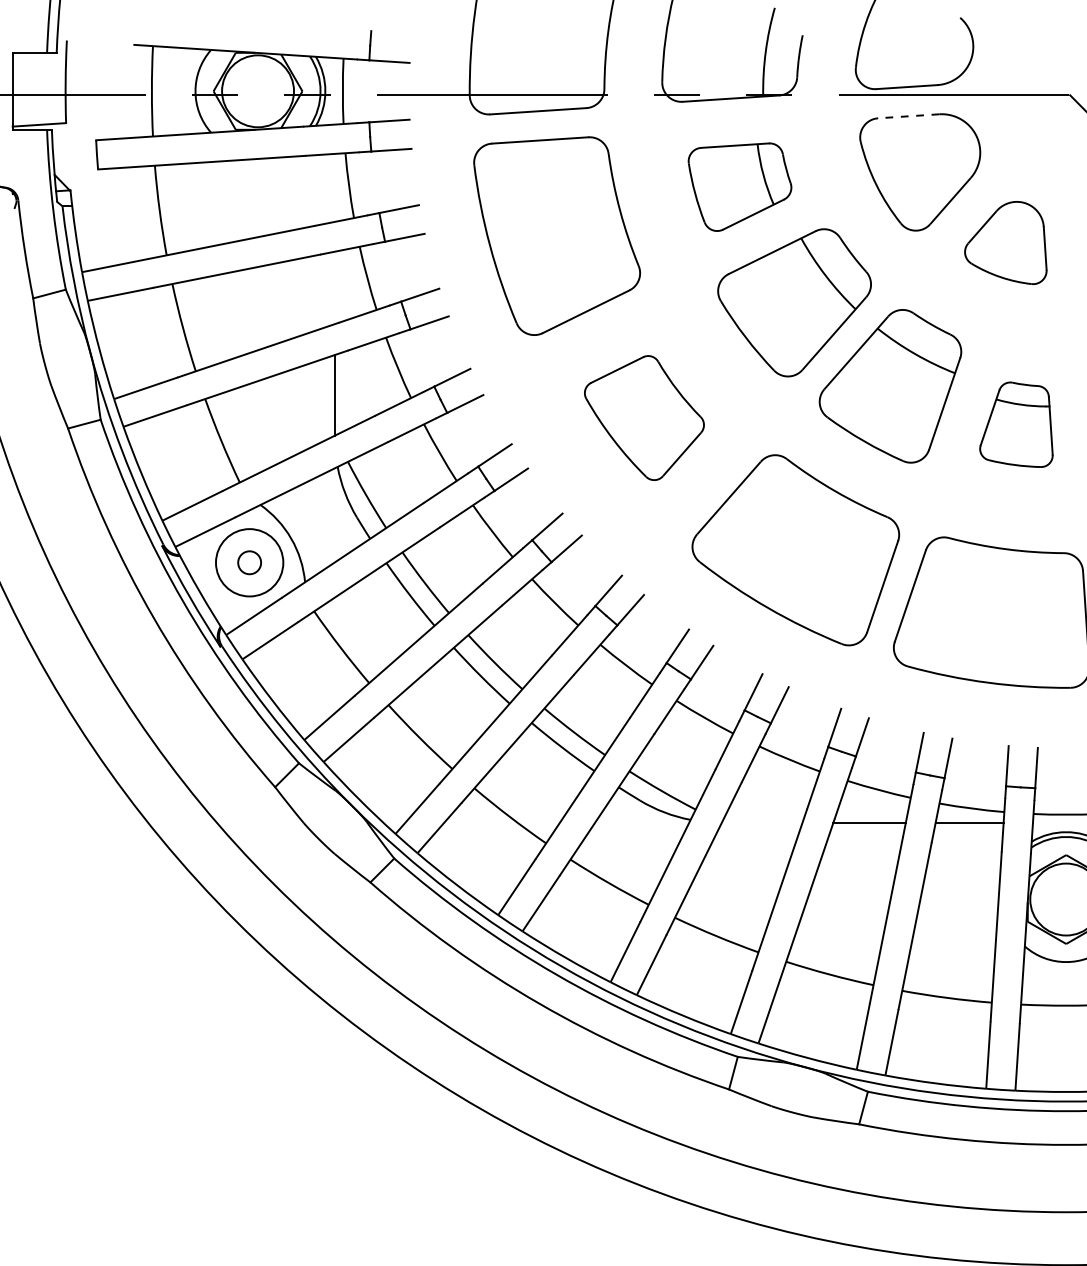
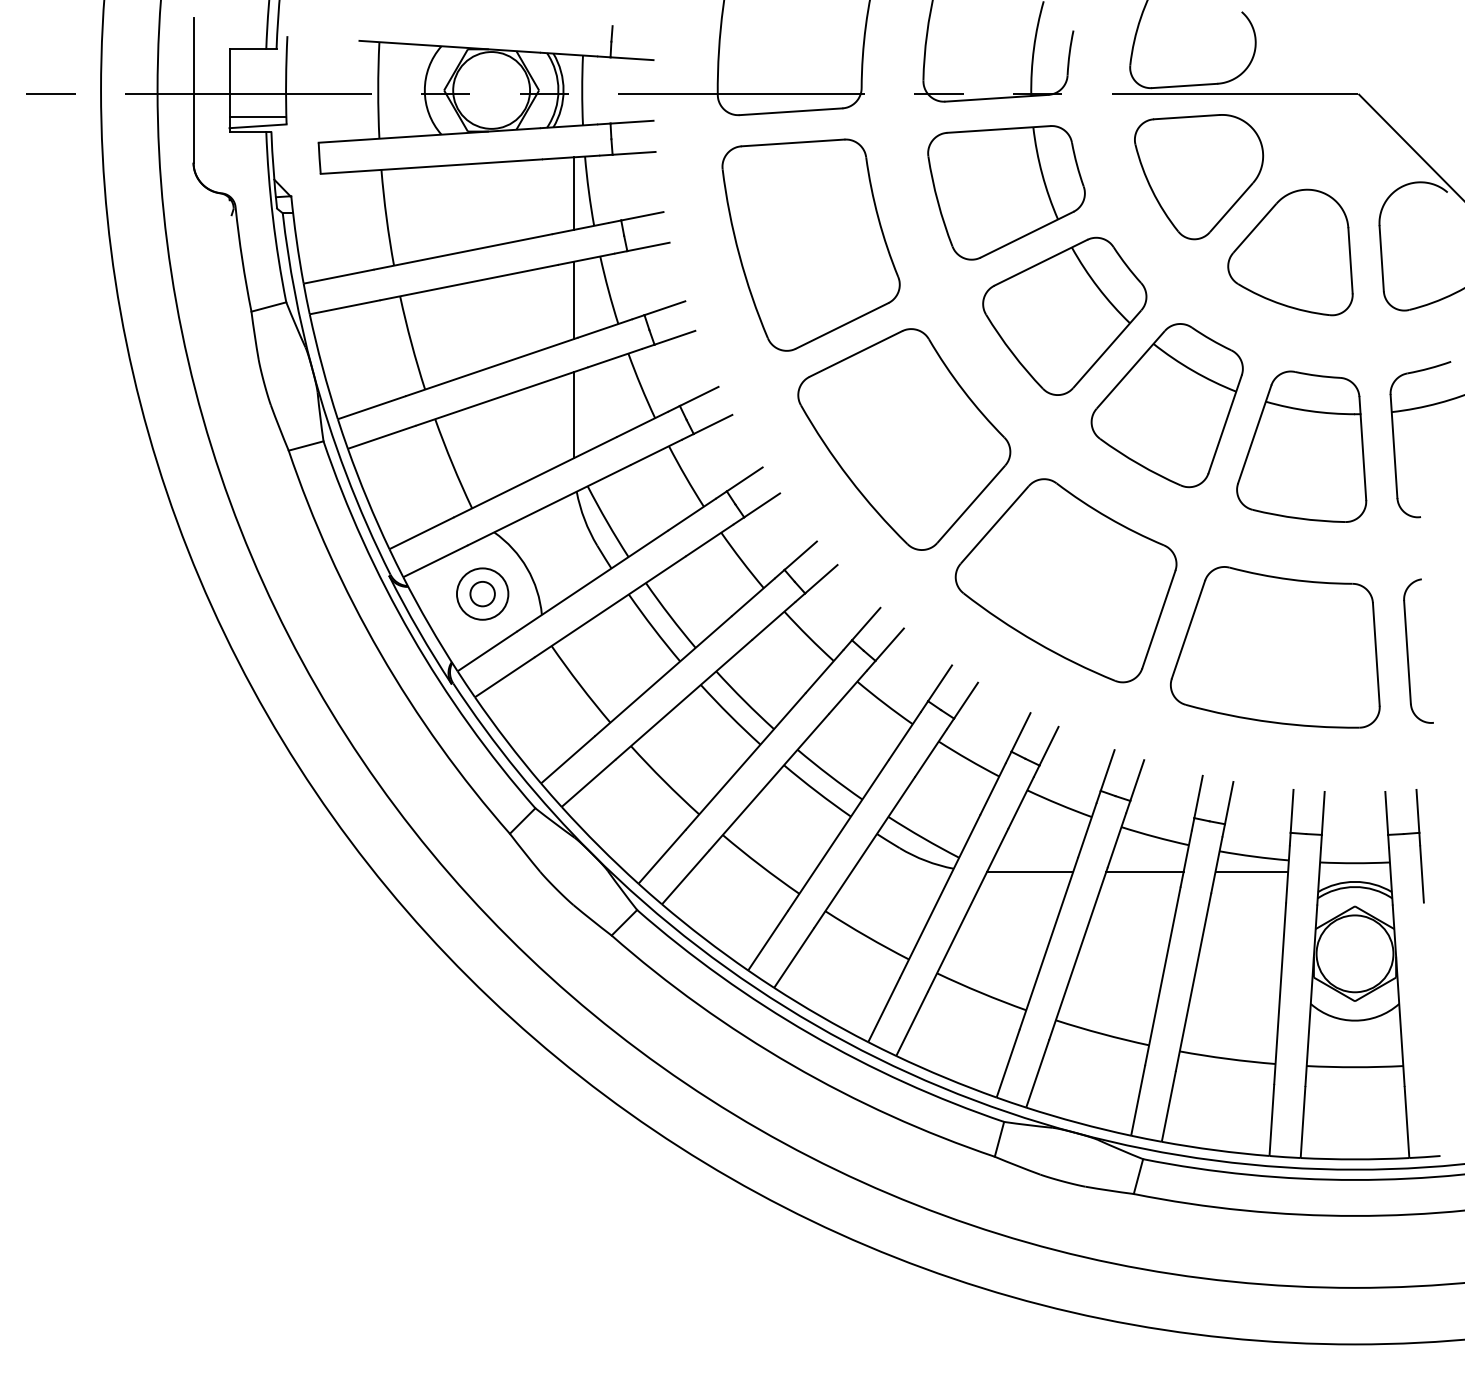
line: (38, 115) -> (257, 116), added
line: (908, 116) -> (1186, 117), dashed -> solid
part: (740, 186) -> (1006, 192), size x1.43
line: (334, 187) -> (573, 193), added
part: (1005, 243) -> (1290, 252), size x1.43
line: (334, 287) -> (573, 300), added
part: (644, 418) -> (904, 439), size x1.67
part: (1016, 424) -> (1301, 446), size x1.67
circle: (249, 562) -> (482, 593), size x0.71
line: (762, 822) -> (1030, 871), added

